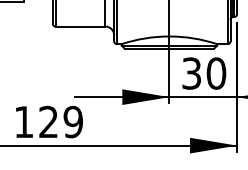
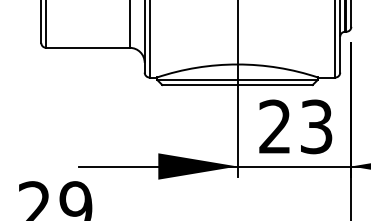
text: (204, 73) -> (296, 126), 30 -> 23

